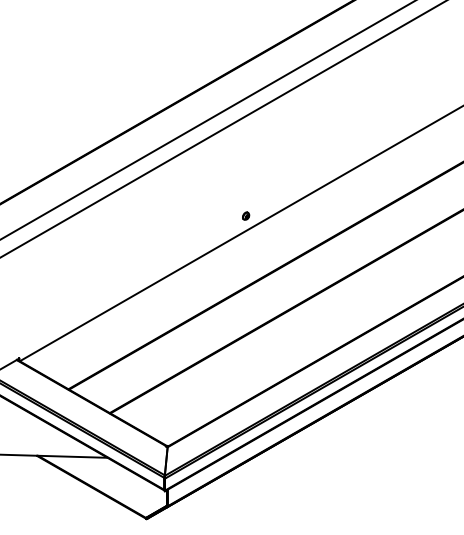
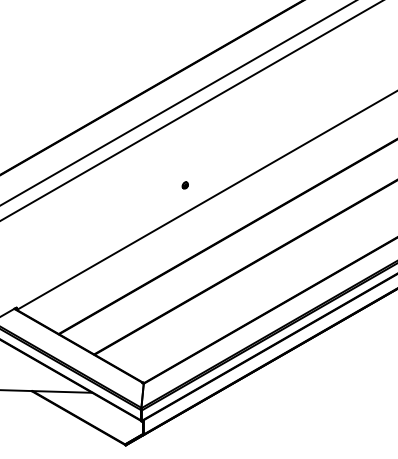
part: (246, 215) -> (185, 184), moved

